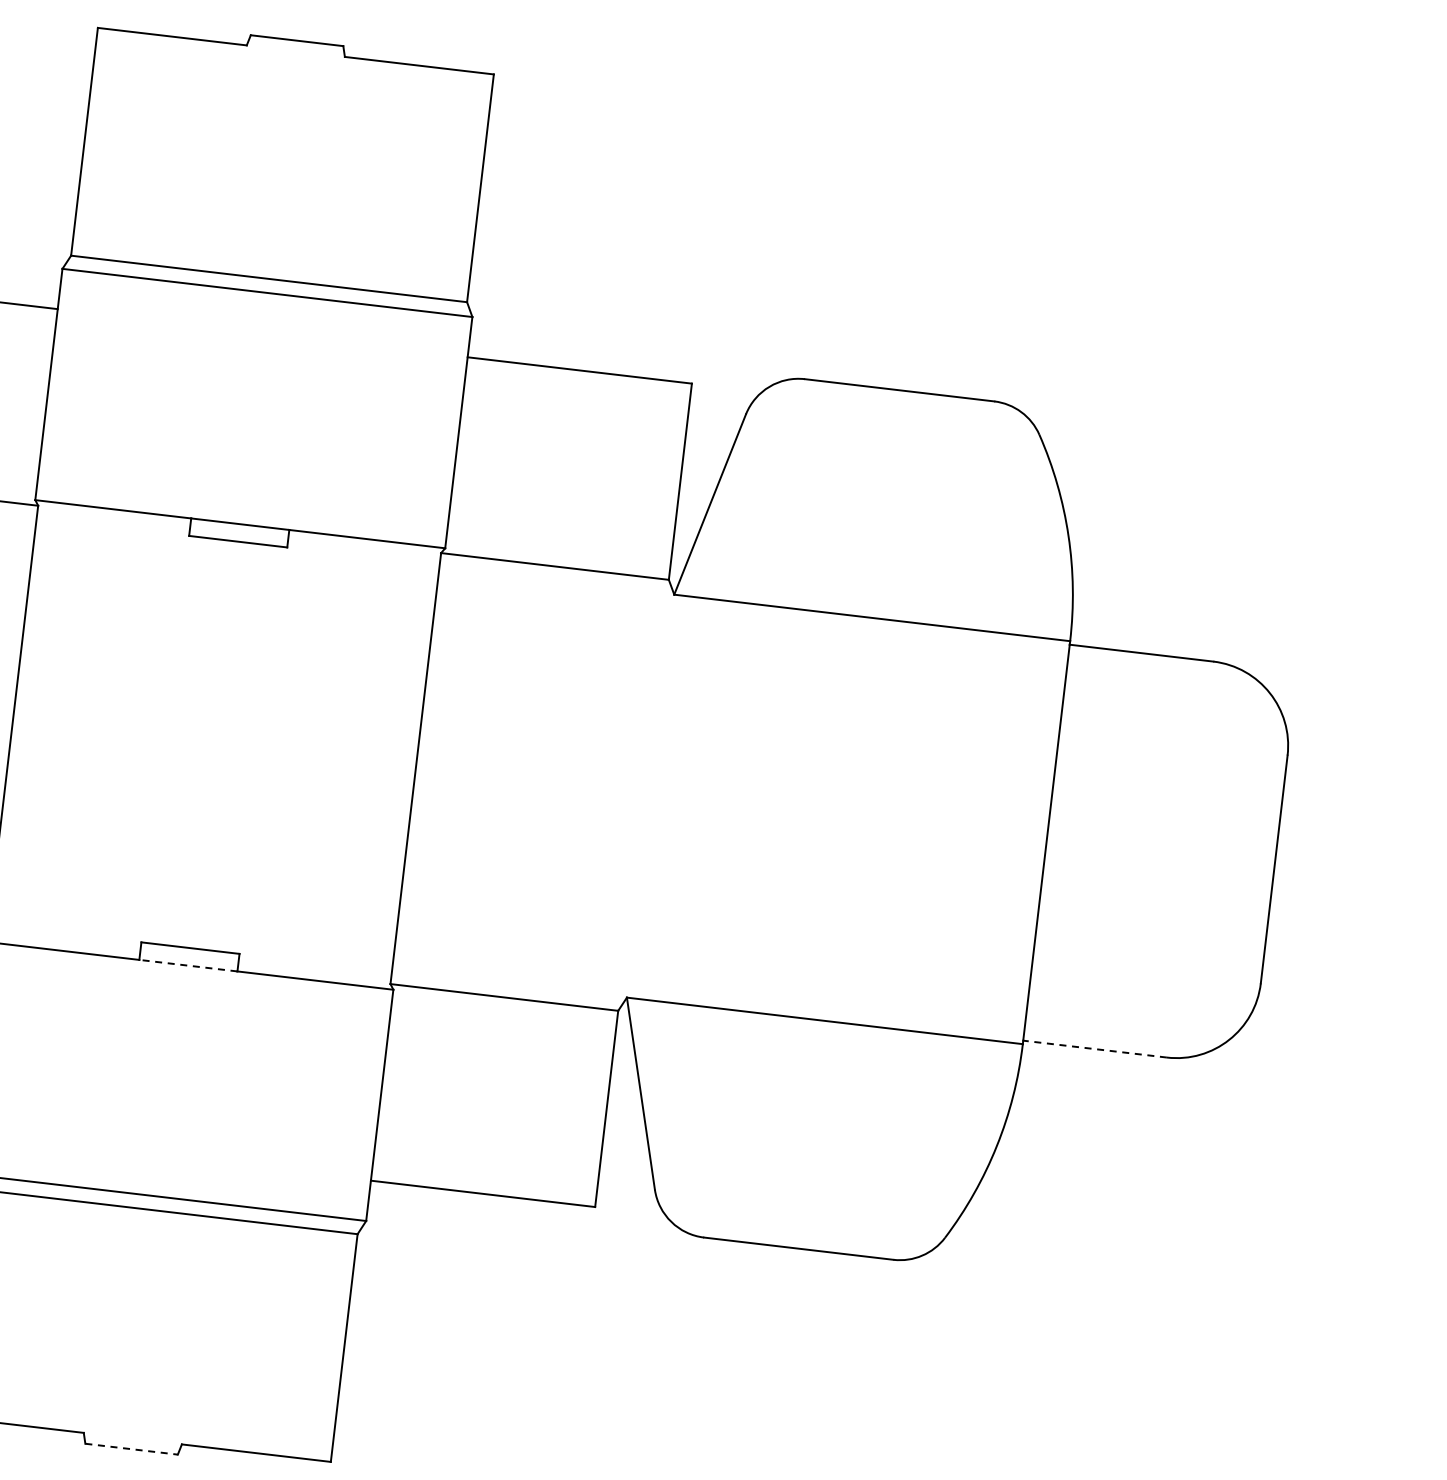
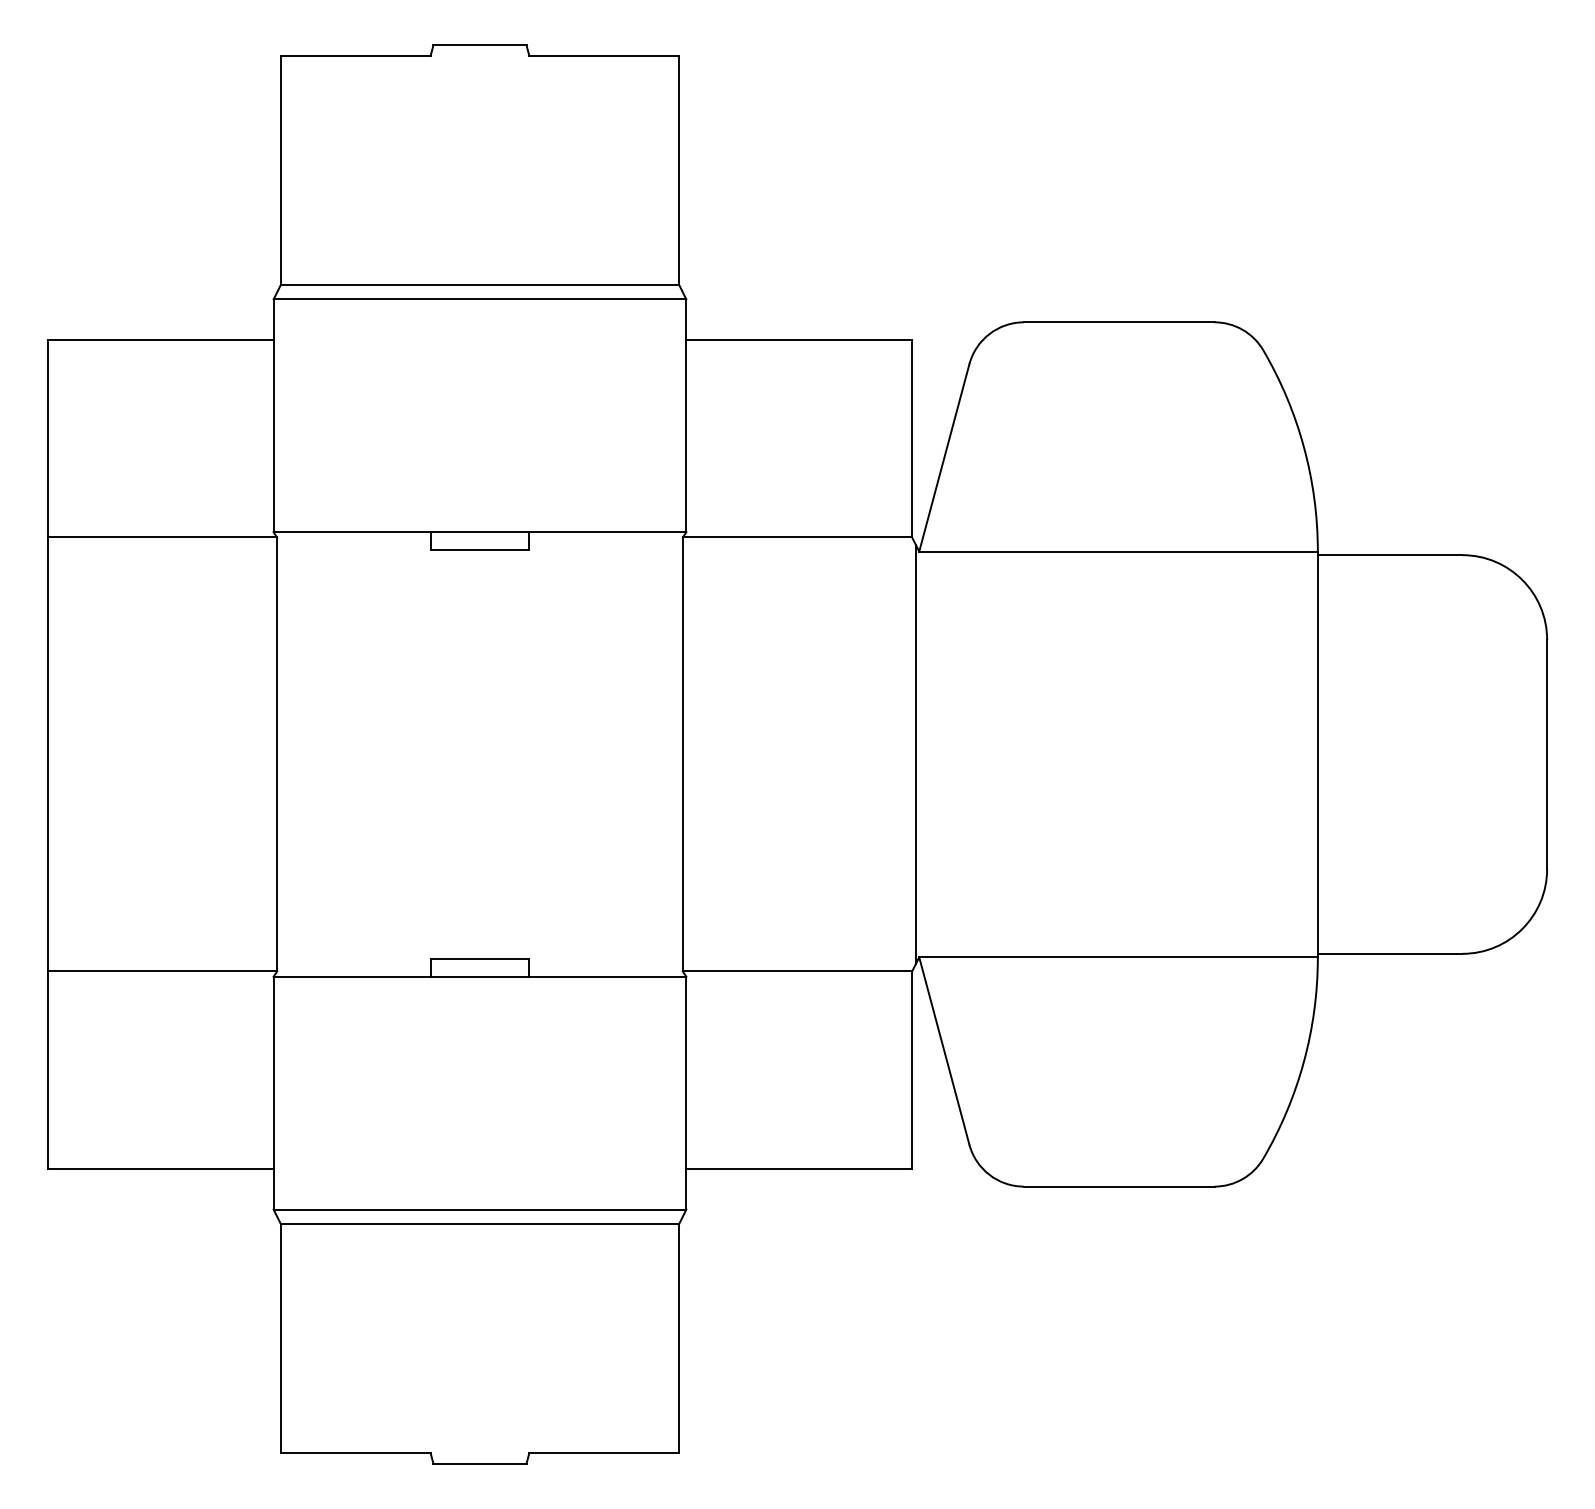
line: (646, 795) -> (915, 754), added
line: (187, 965) -> (479, 976), dashed -> solid
line: (1094, 1048) -> (1389, 953), dashed -> solid
line: (131, 1449) -> (479, 1463), dashed -> solid

